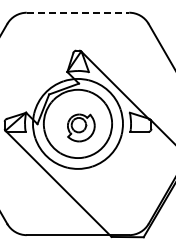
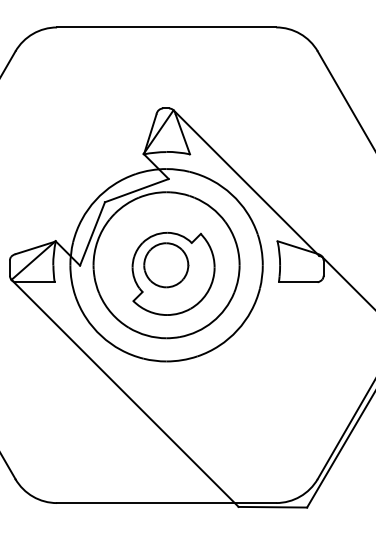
line: (78, 12) -> (167, 26), dashed -> solid
part: (81, 127) -> (174, 272), size x1.43

